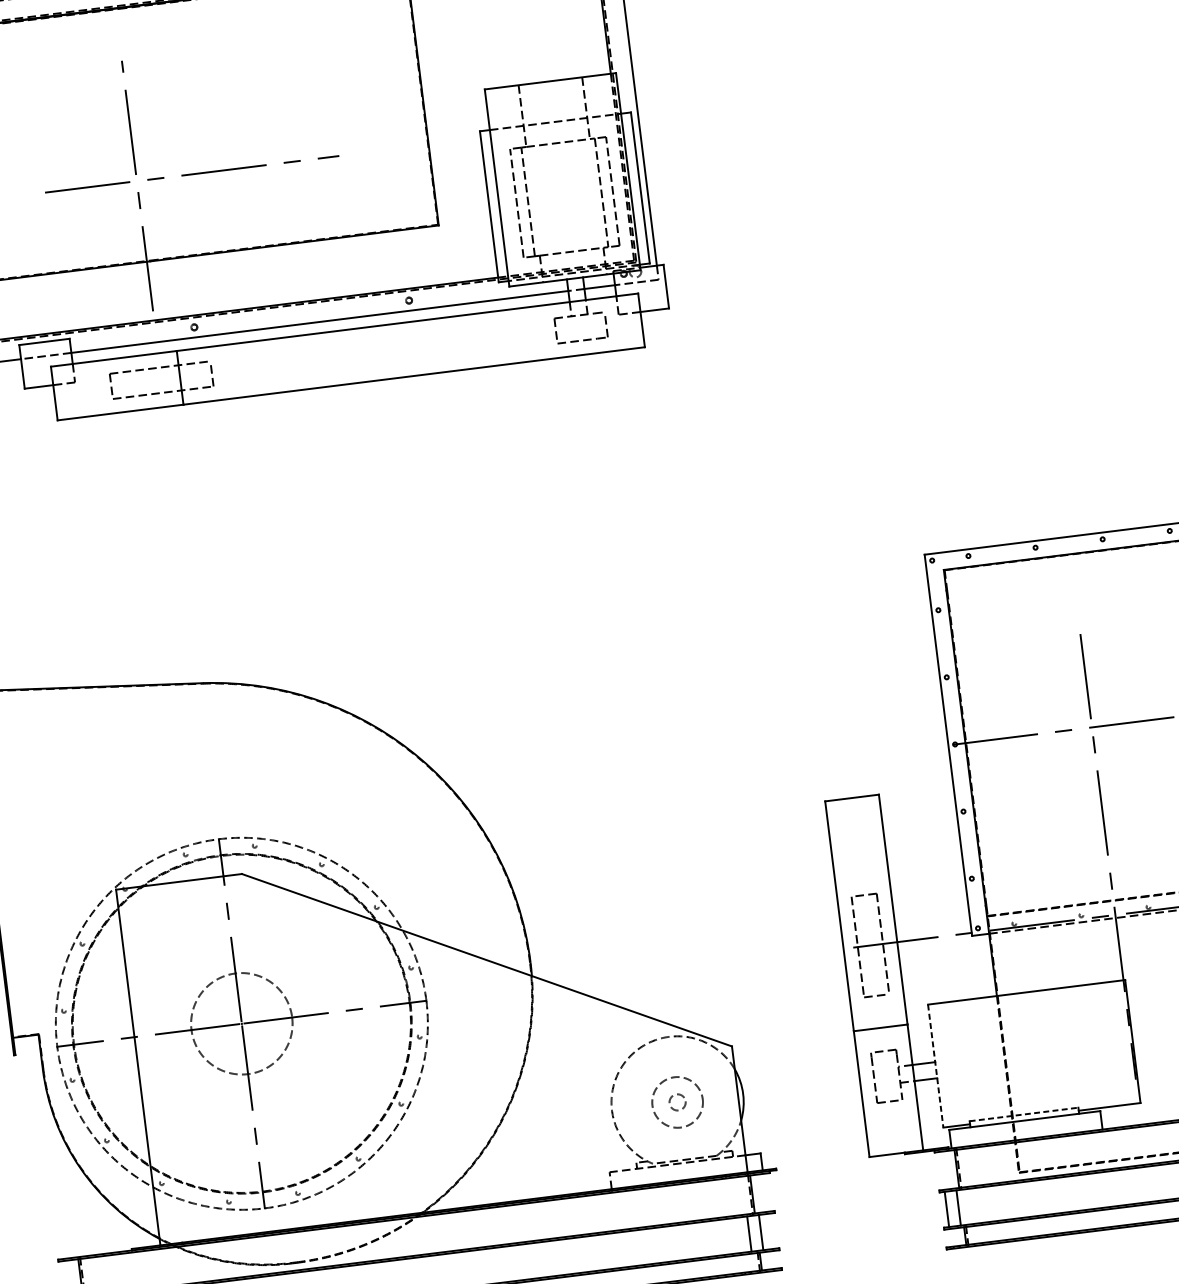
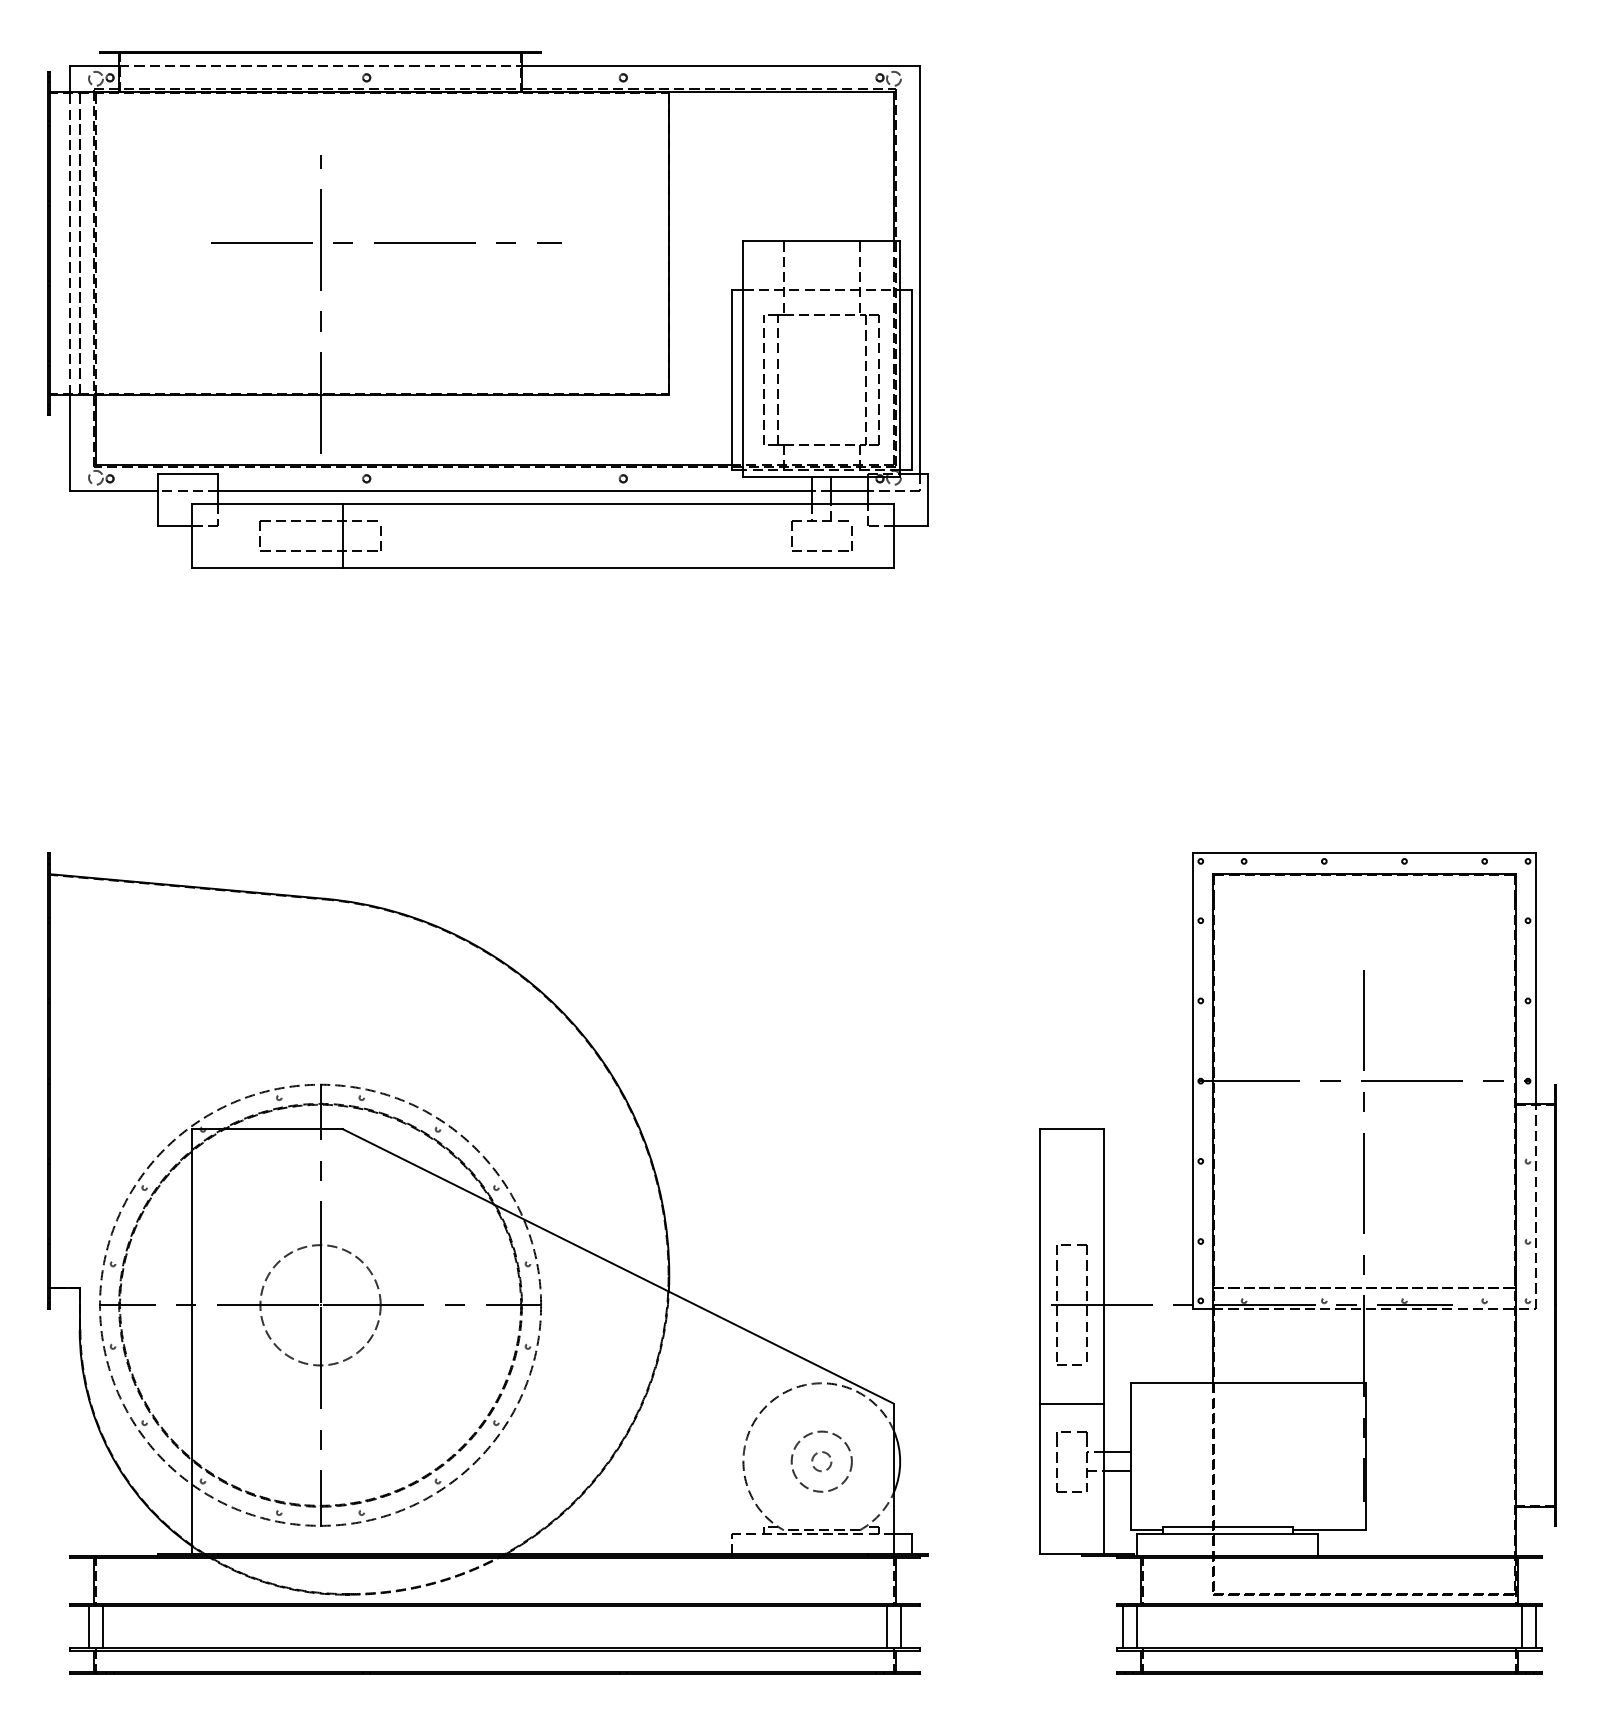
line: (191, 173) -> (386, 242), moved
line: (935, 1066) -> (1130, 1457), dashed -> solid
line: (1023, 1114) -> (1227, 1526), dashed -> solid

